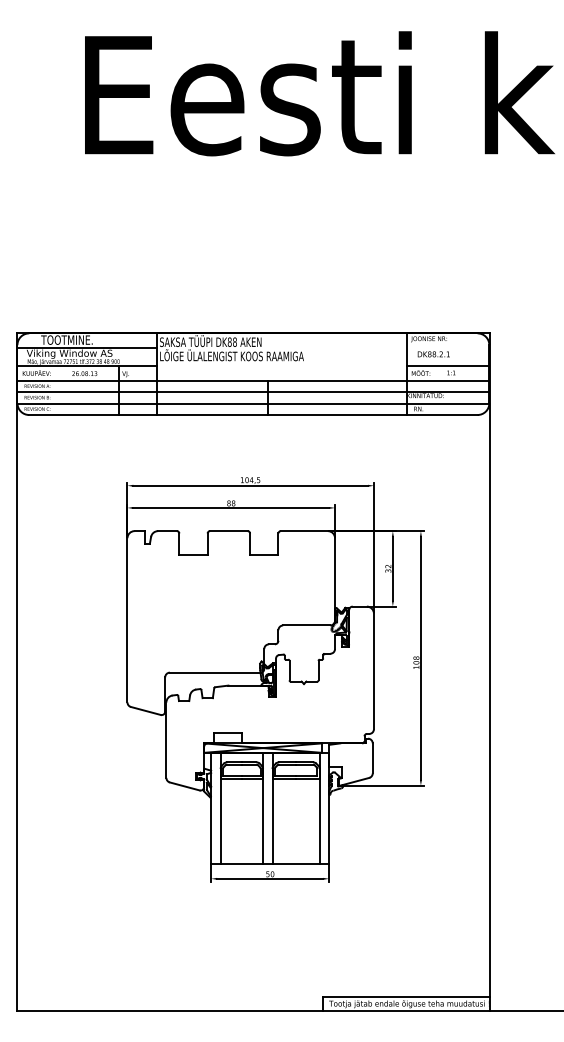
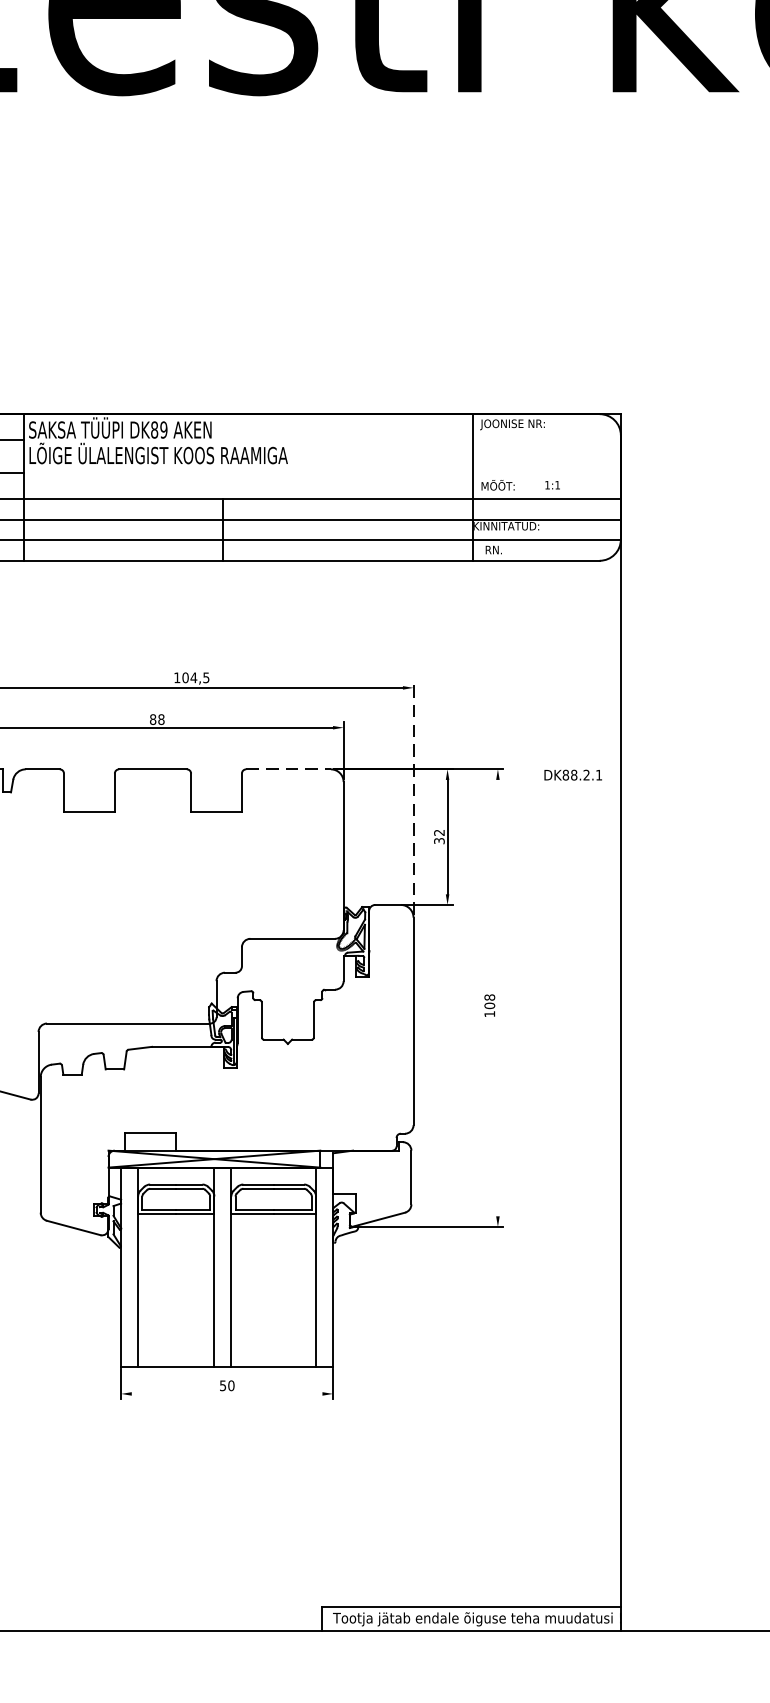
text: (234, 341) -> (163, 428), DK88 -> DK89
text: (433, 354) -> (572, 775), moved
line: (447, 366) -> (545, 473), removed
line: (304, 531) -> (288, 770), solid -> dashed
line: (373, 547) -> (412, 798), solid -> dashed
line: (420, 658) -> (497, 998), removed
line: (270, 878) -> (227, 1393), removed

